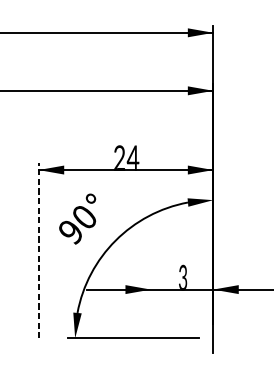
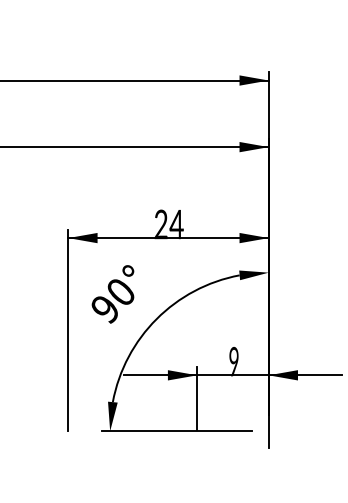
line: (38, 250) -> (68, 330), dashed -> solid
text: (182, 277) -> (233, 361), 3 -> 9
line: (151, 309) -> (197, 398), added

